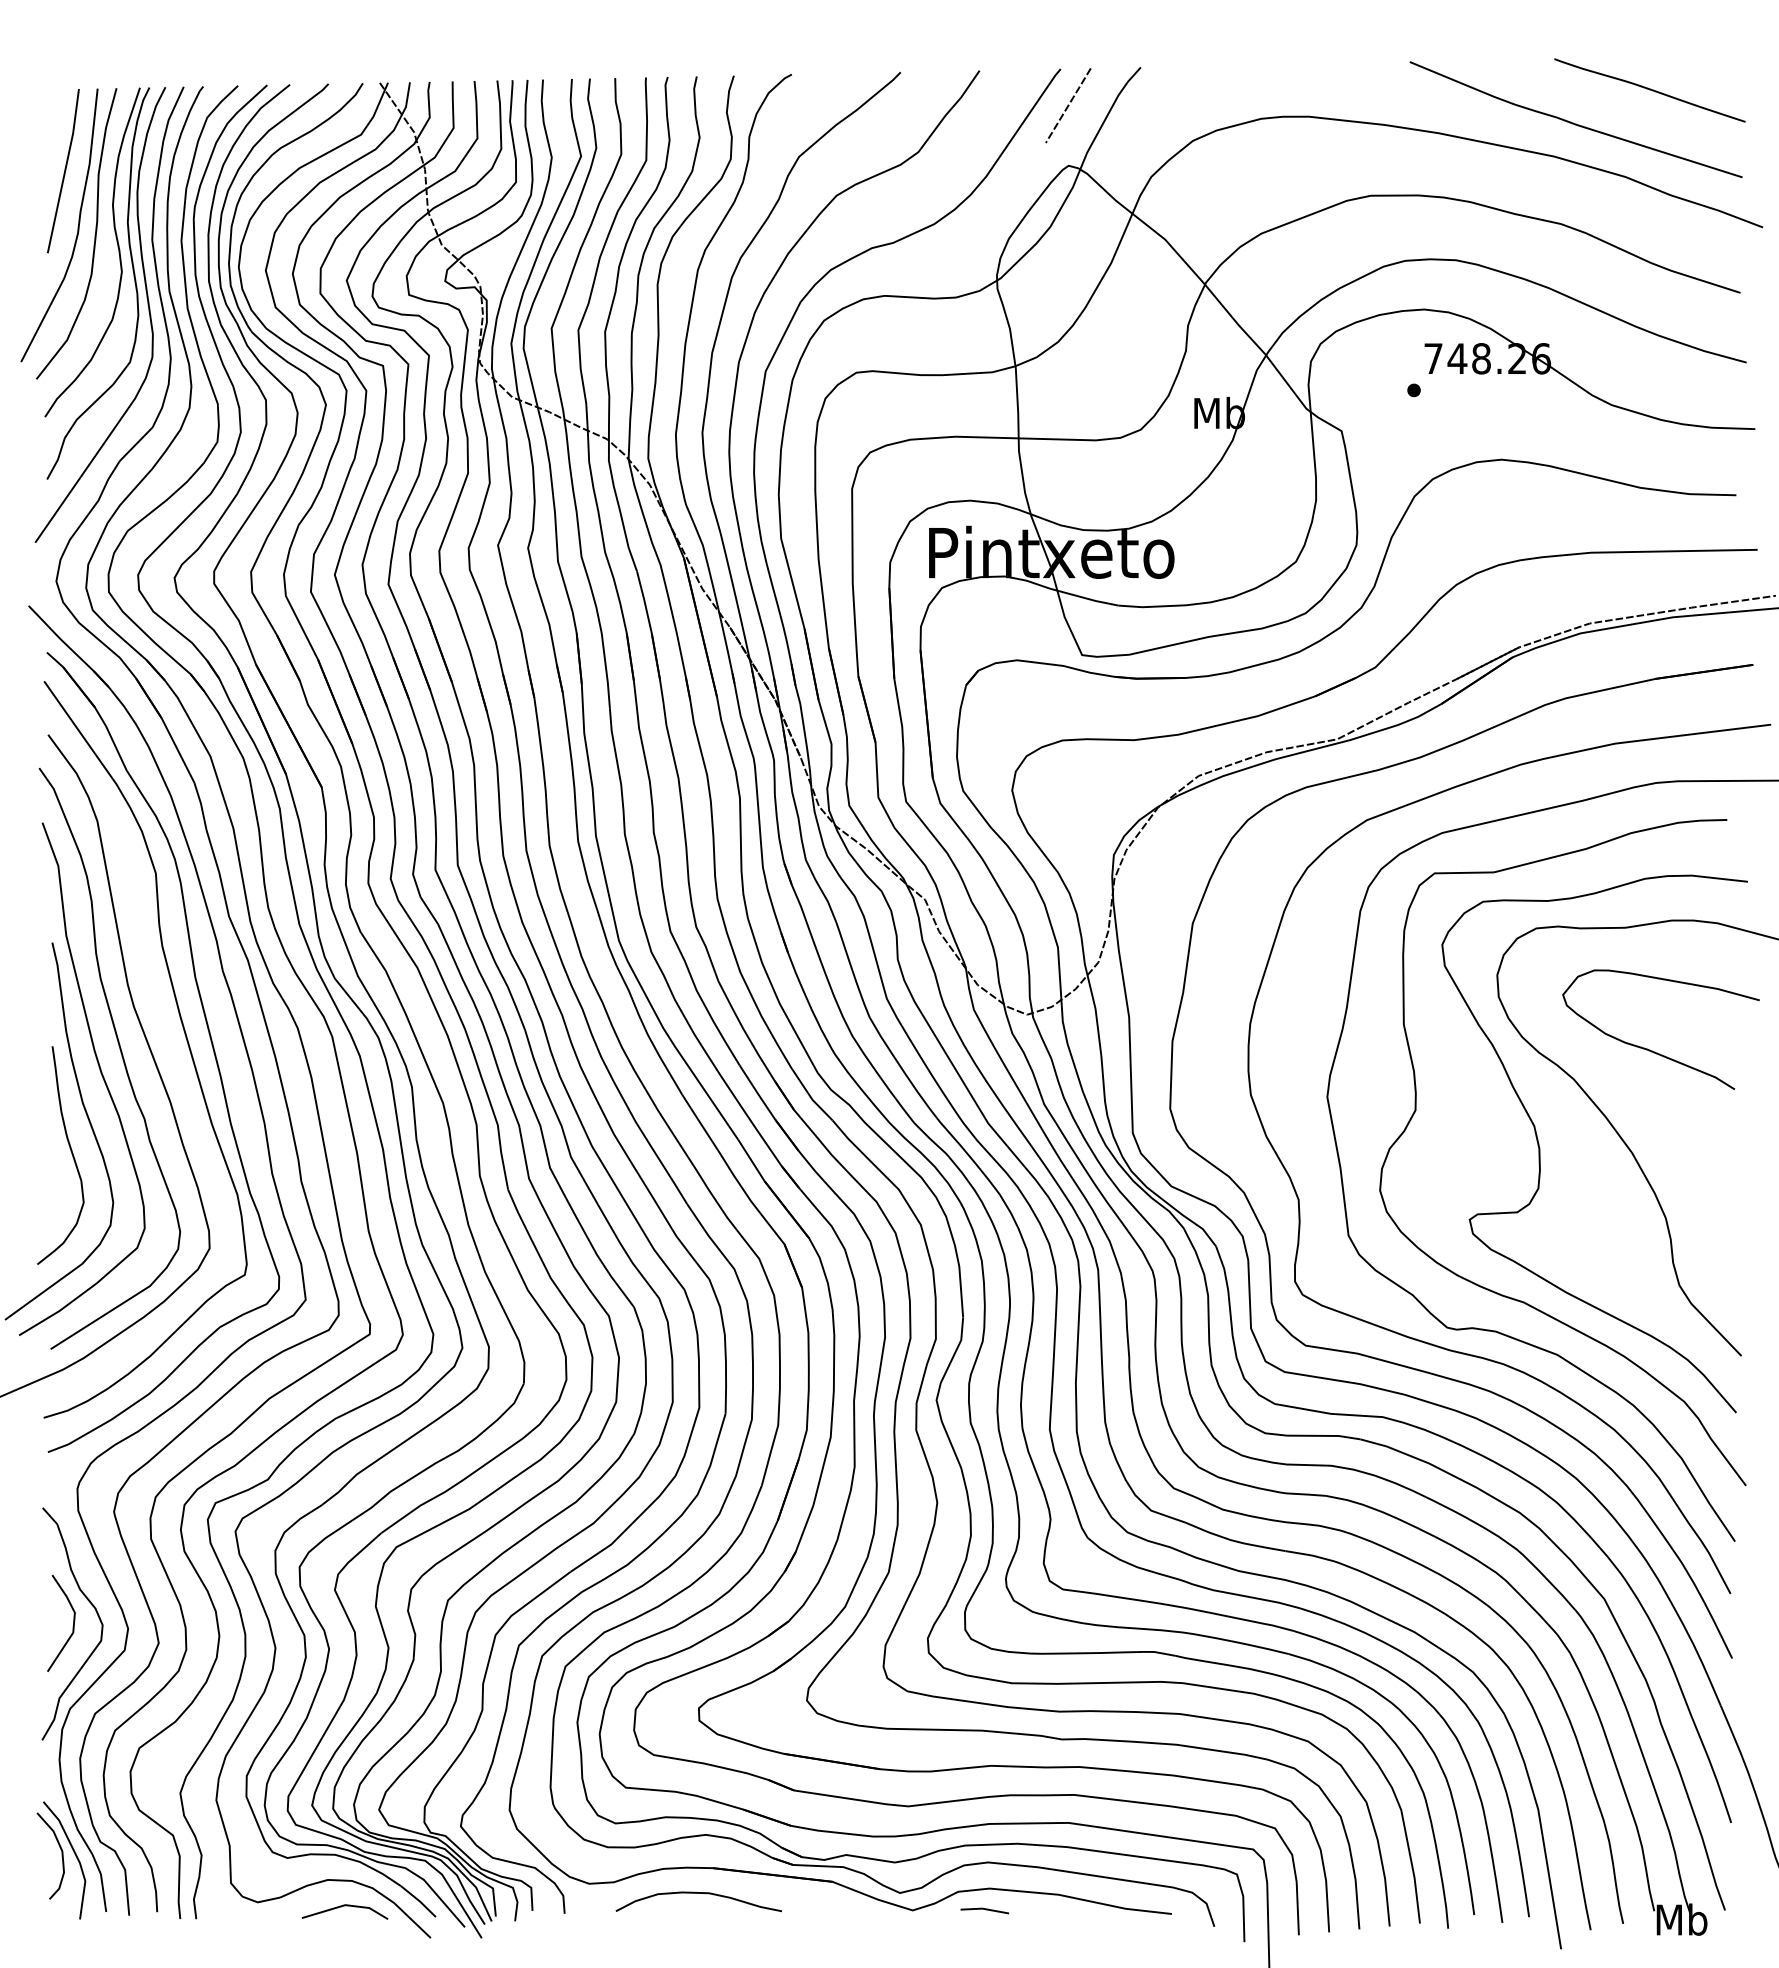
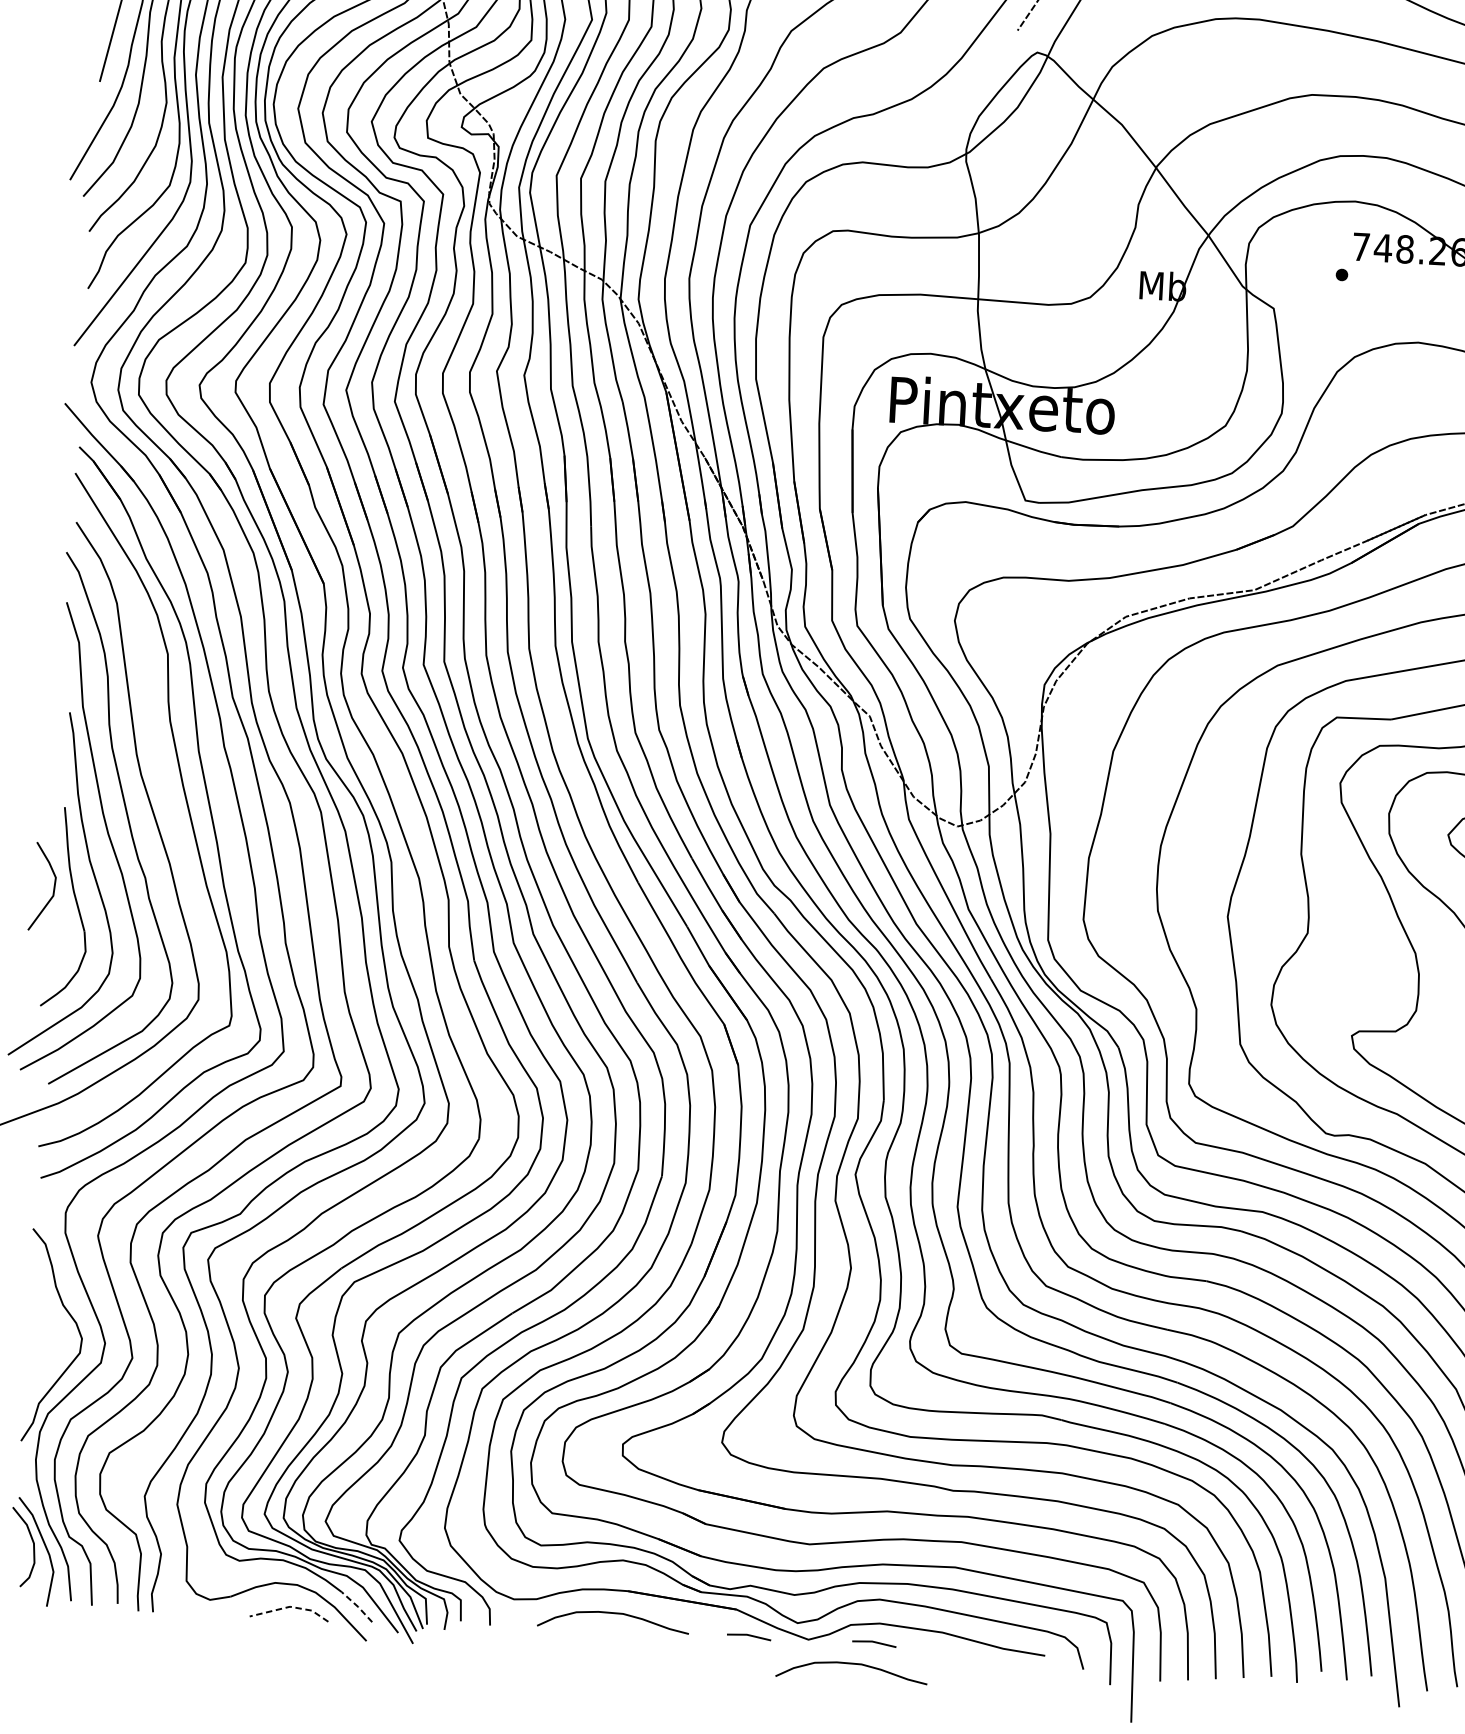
line: (72, 1626) -> (53, 890), moved
line: (419, 1900) -> (358, 1606), solid -> dashed
line: (345, 1905) -> (290, 1607), solid -> dashed
line: (847, 1909) -> (748, 1635), added
curve: (961, 1934) -> (851, 1664), added

